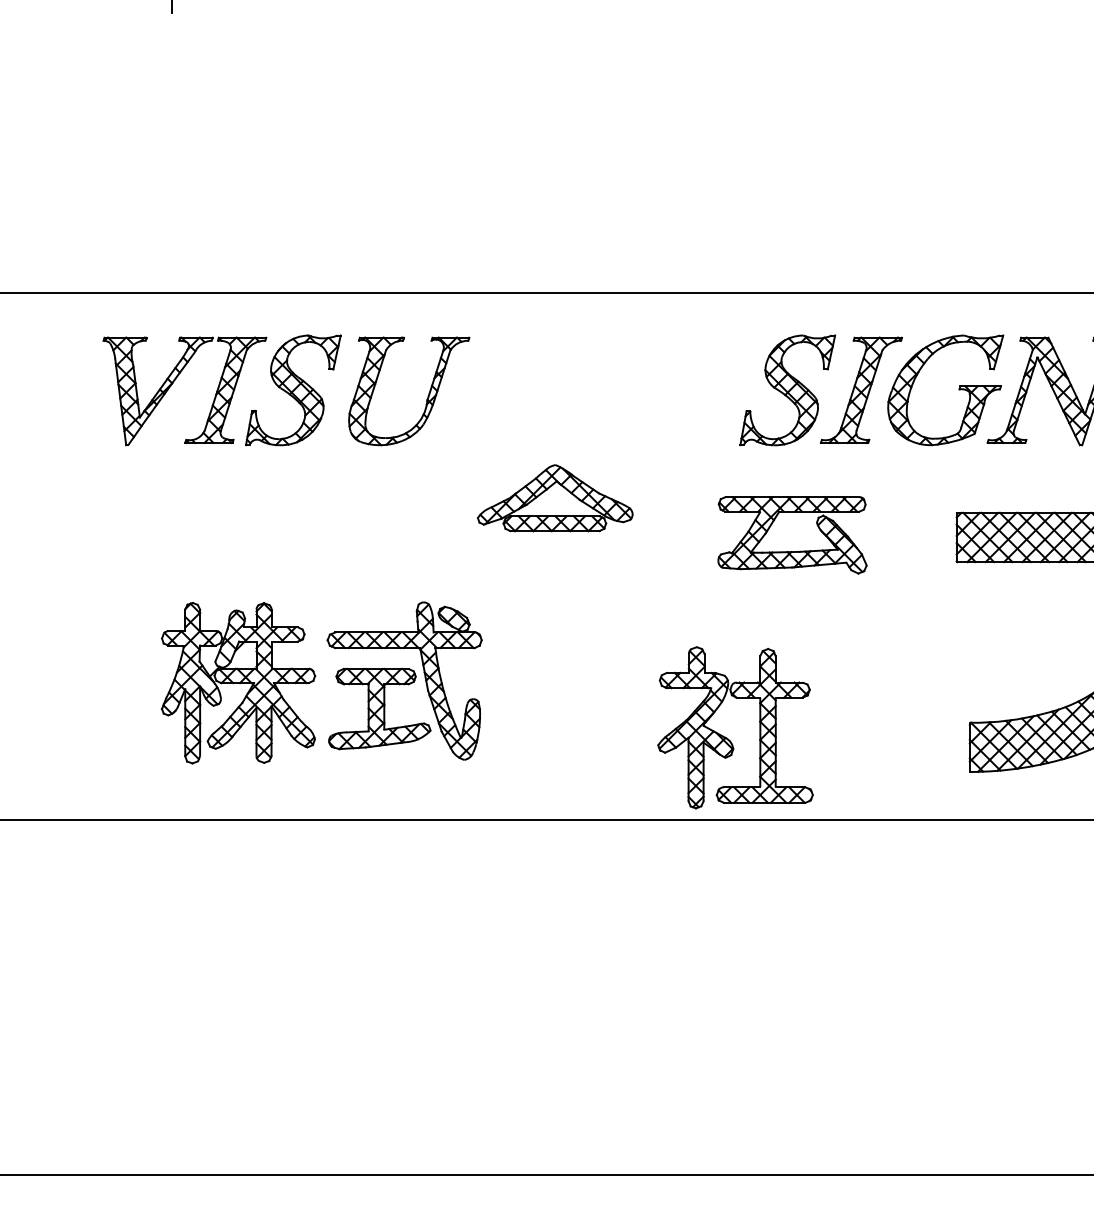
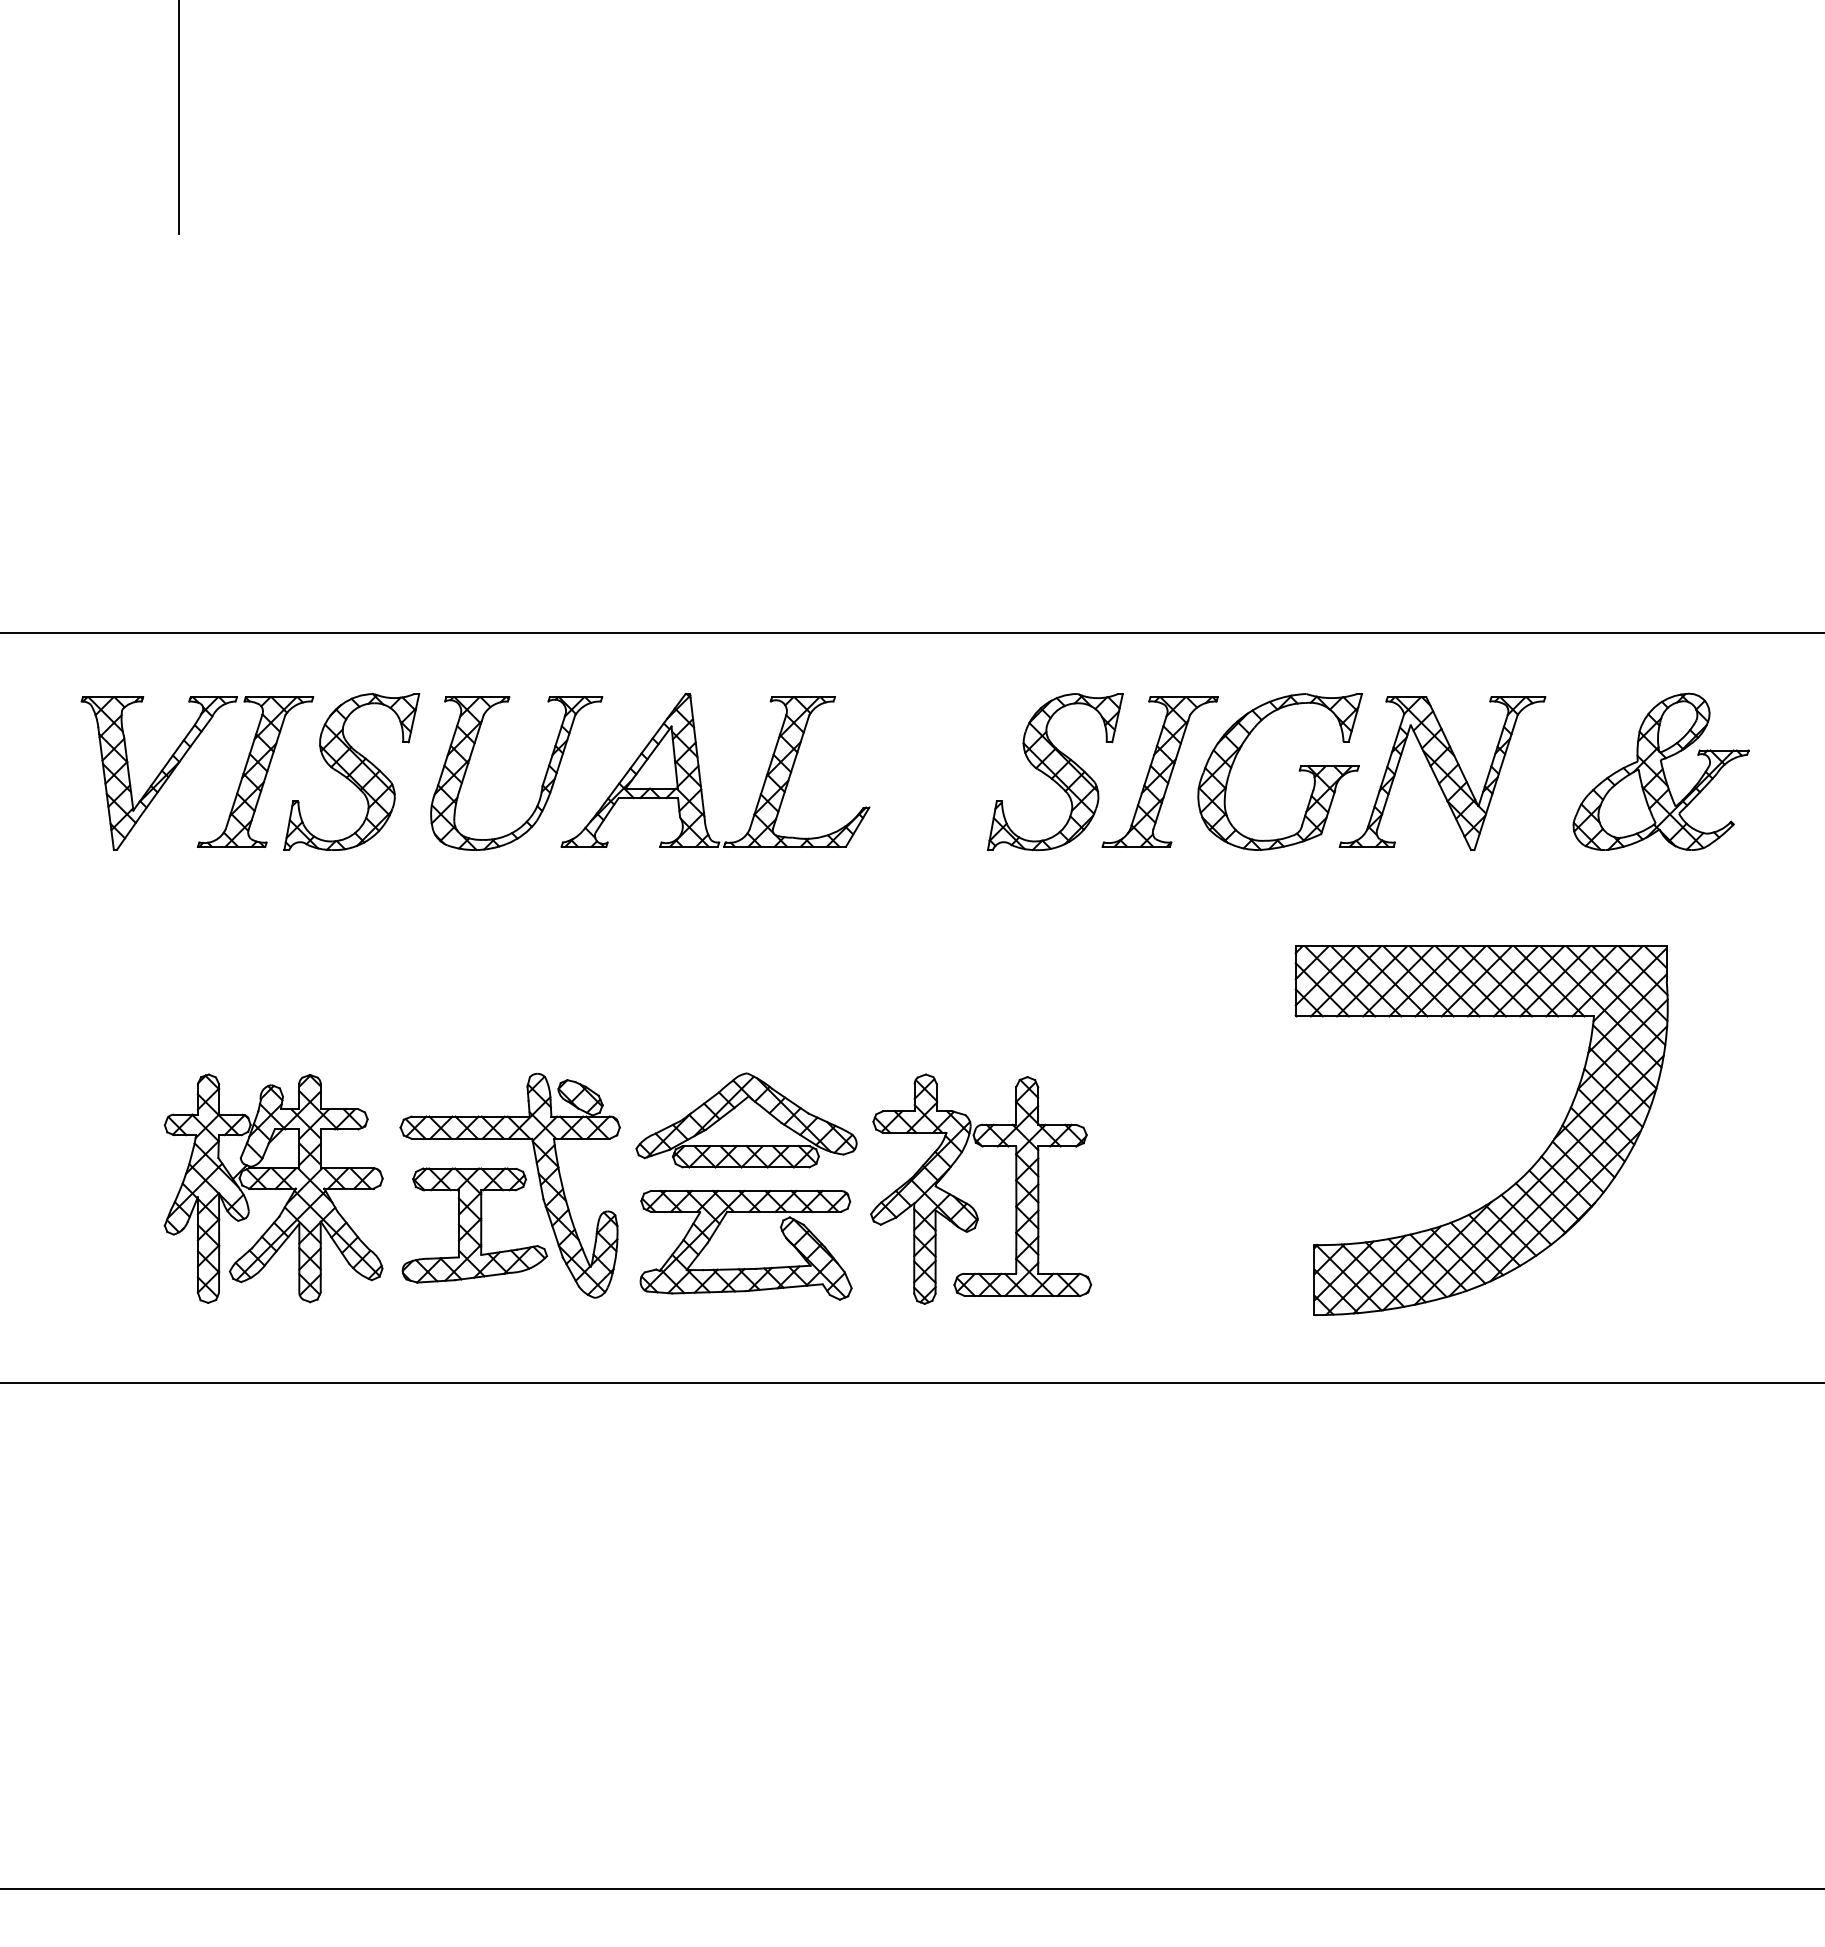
part: (538, 389) -> (700, 771), added
part: (555, 498) -> (746, 1120), moved
part: (792, 551) -> (745, 1268), moved
part: (728, 738) -> (970, 1204), moved

